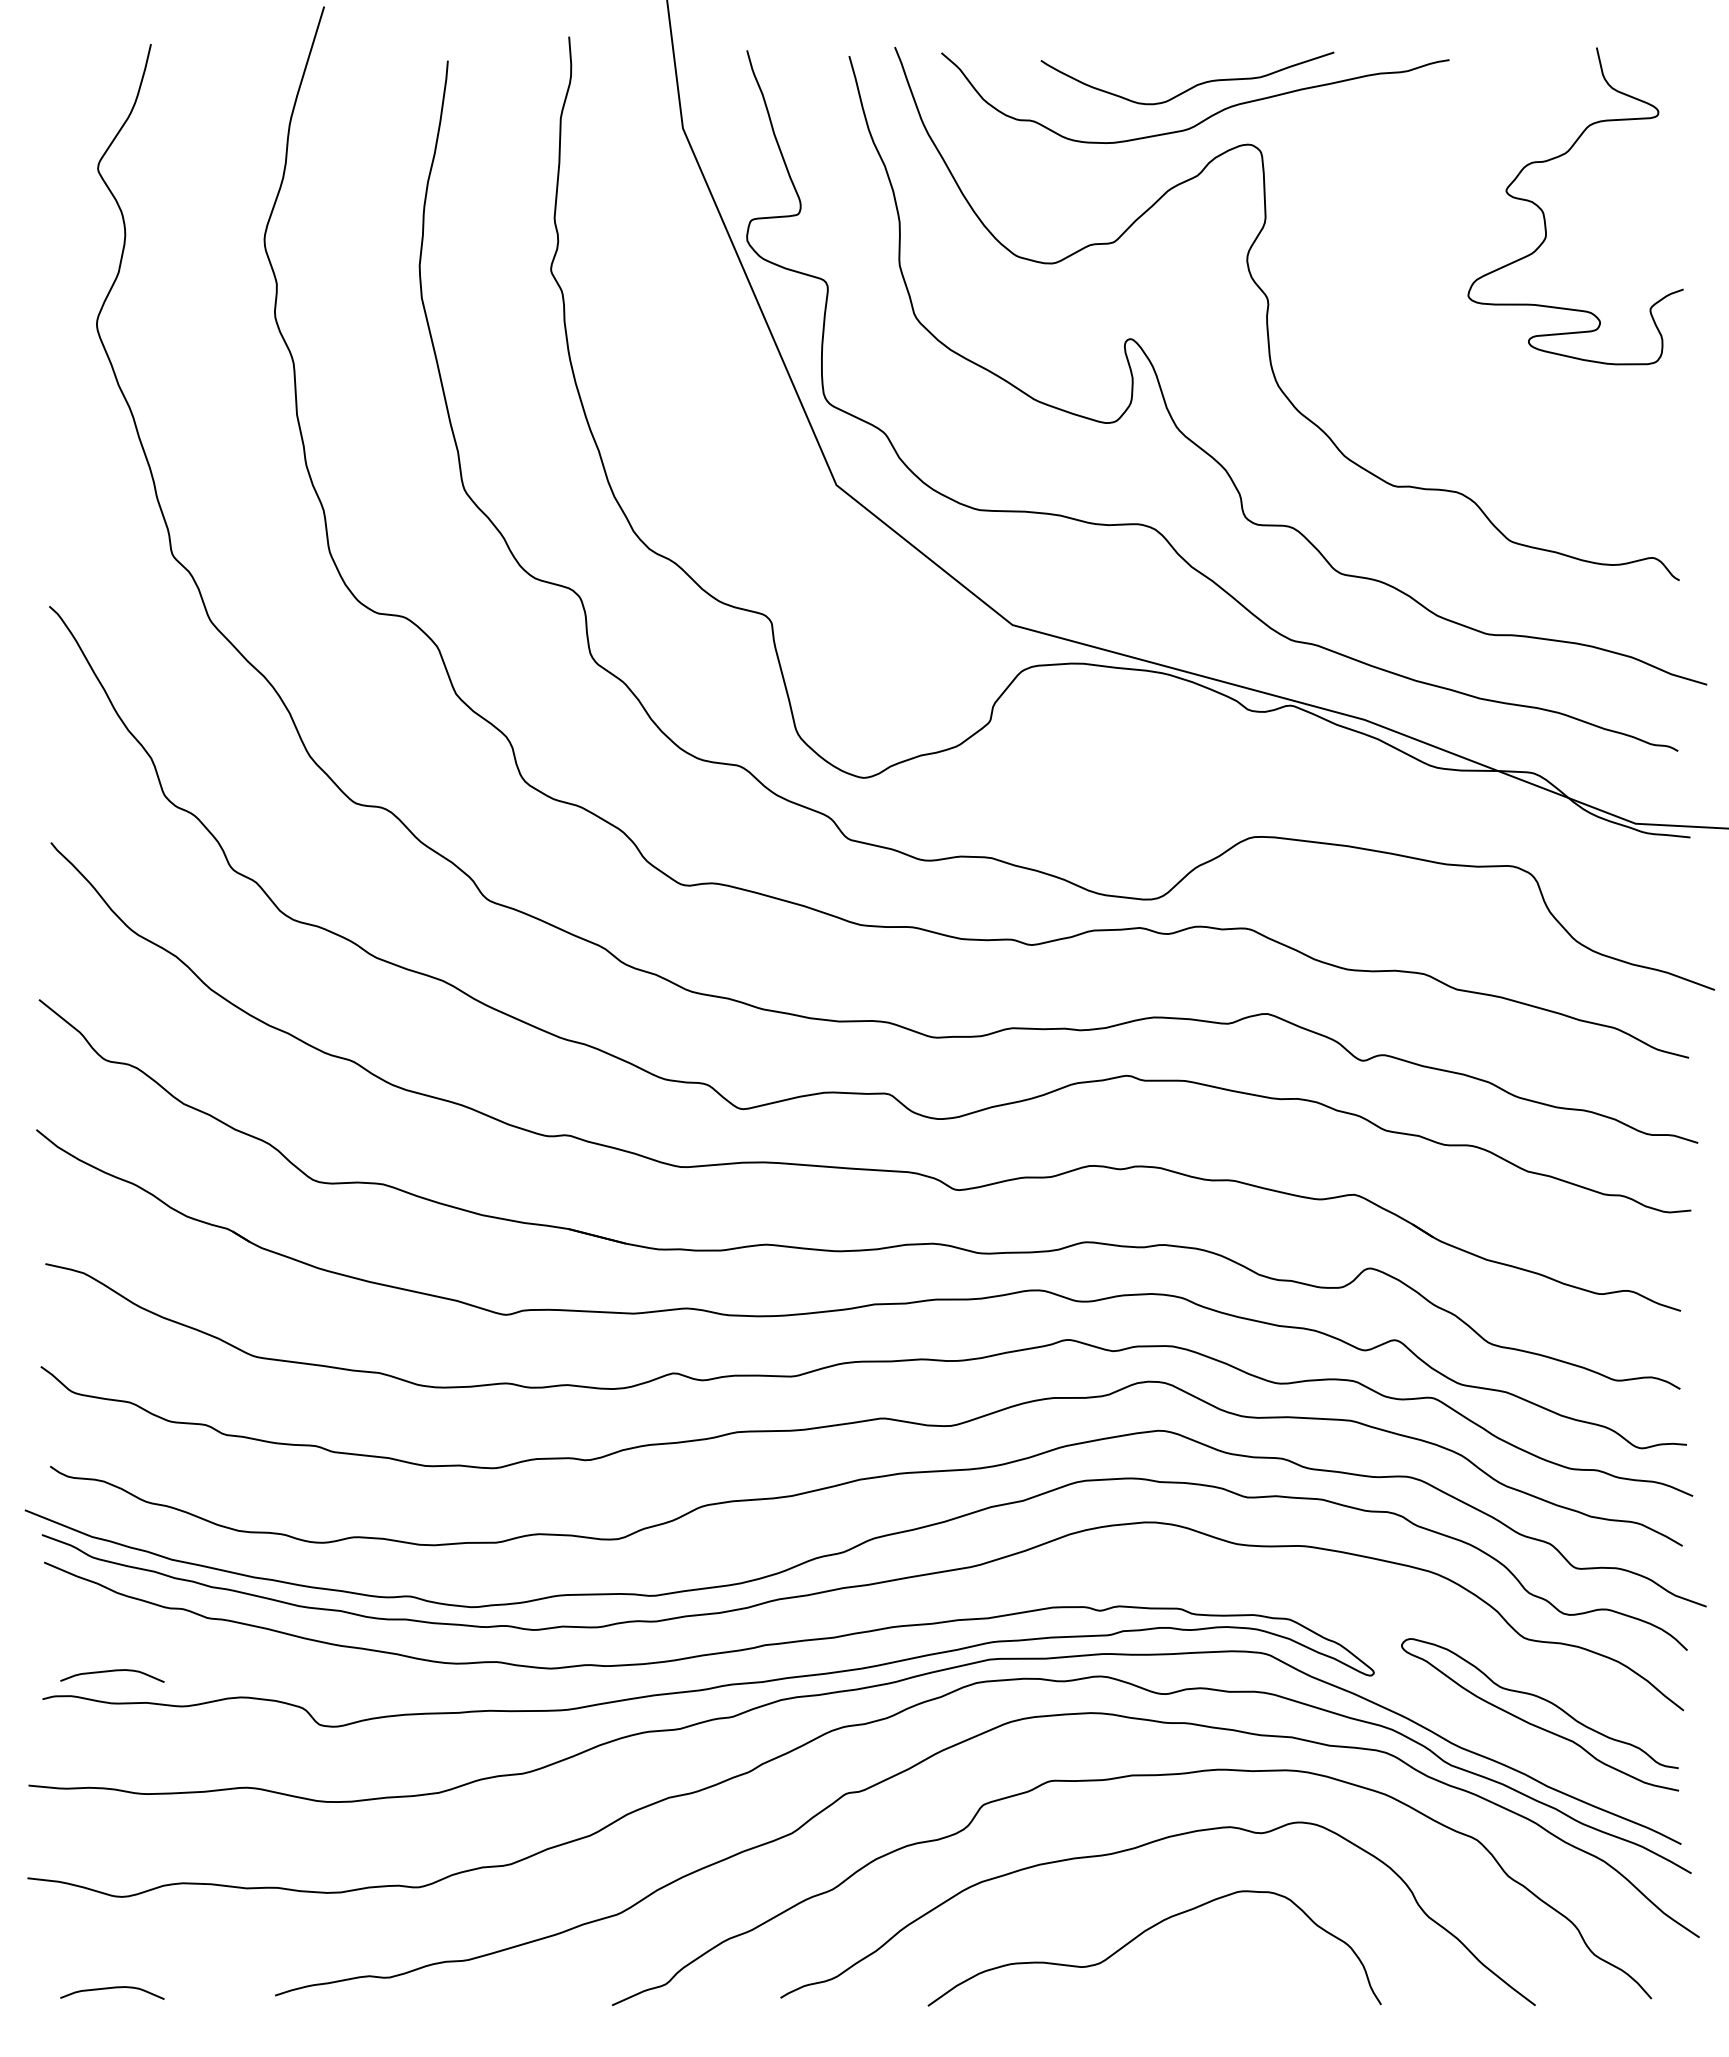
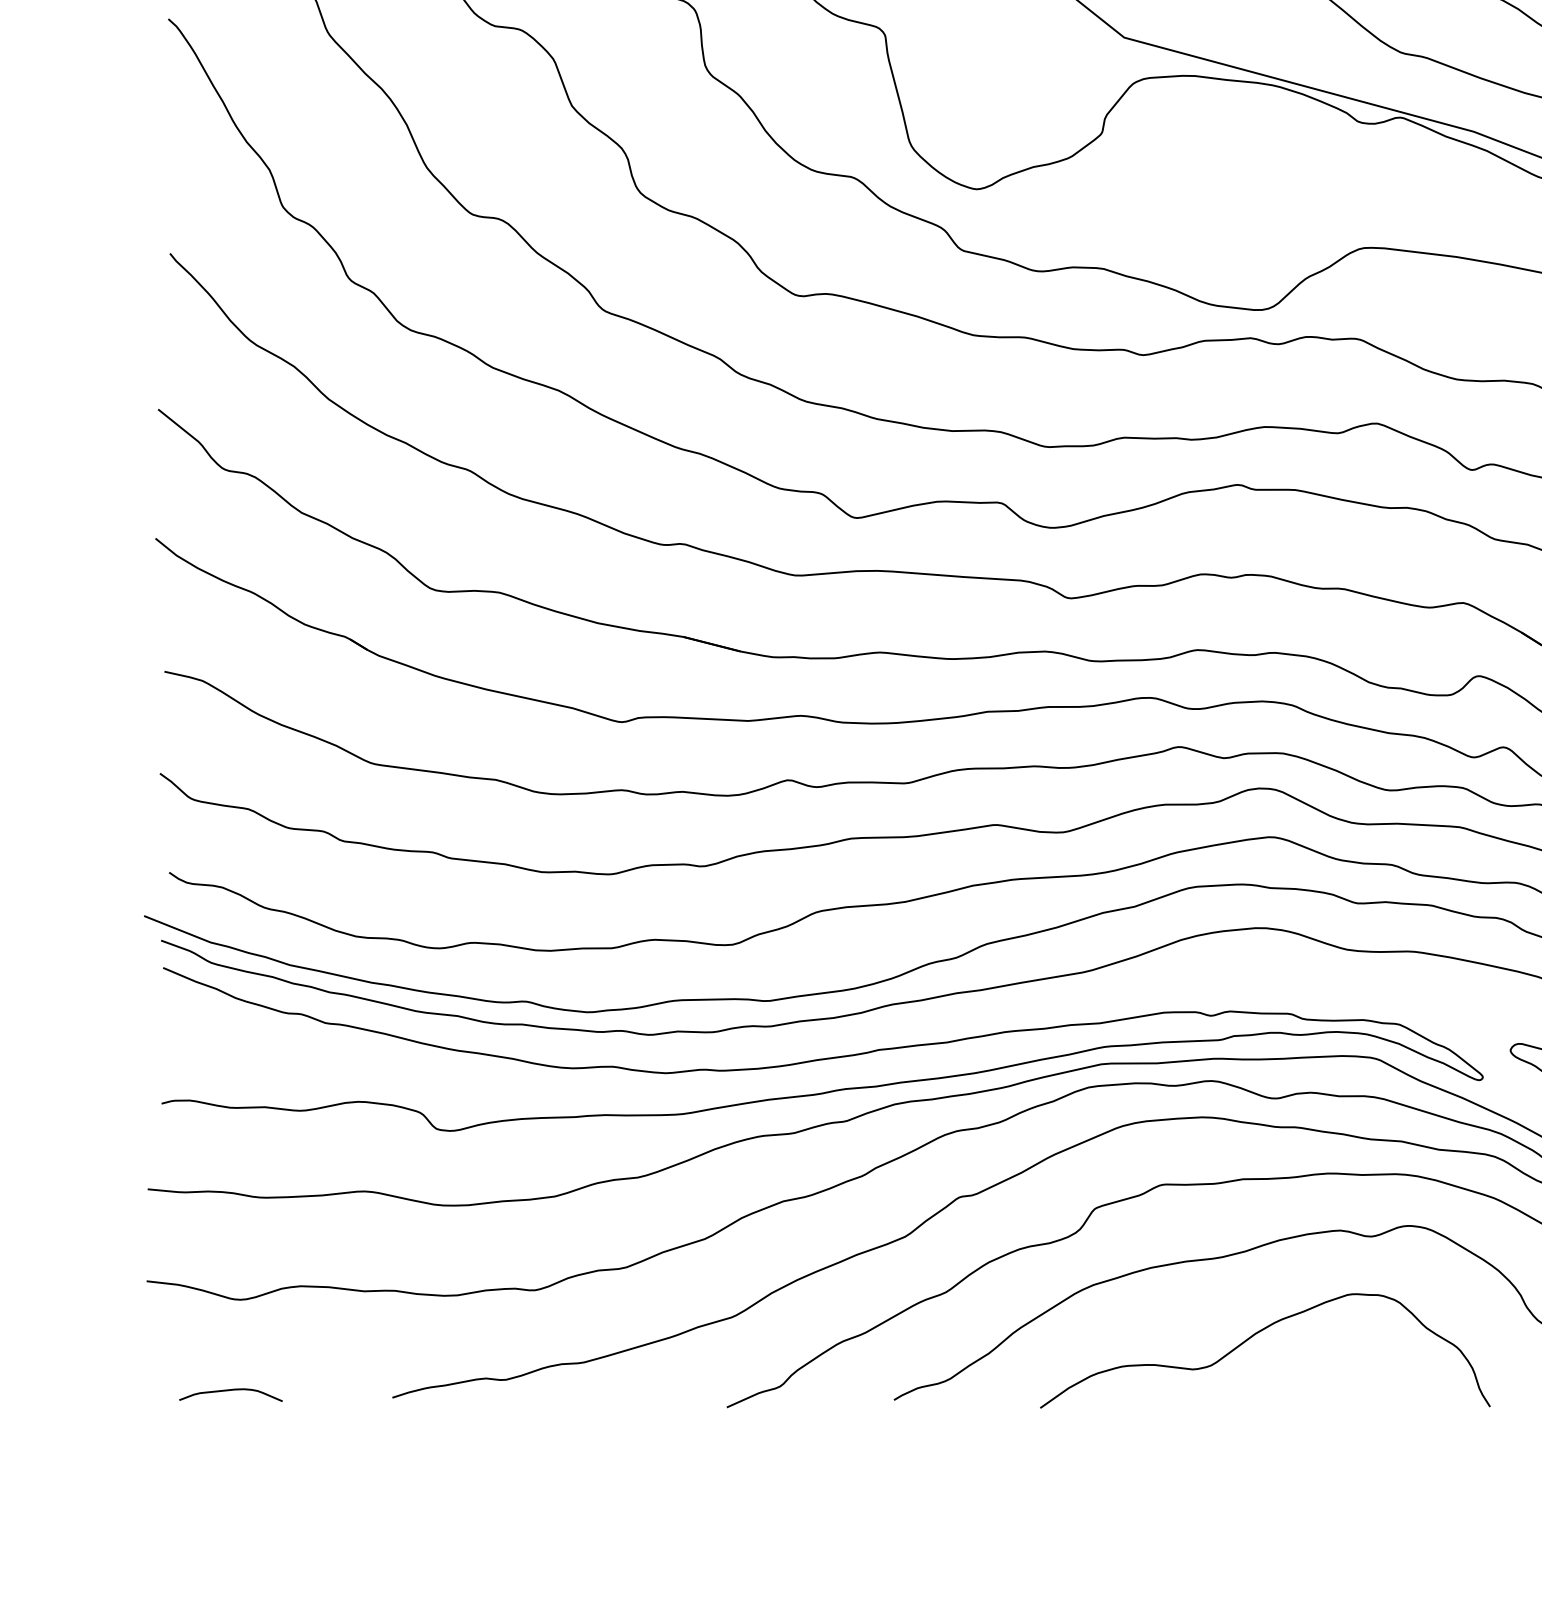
curve: (112, 1671) -> (231, 1076), removed

